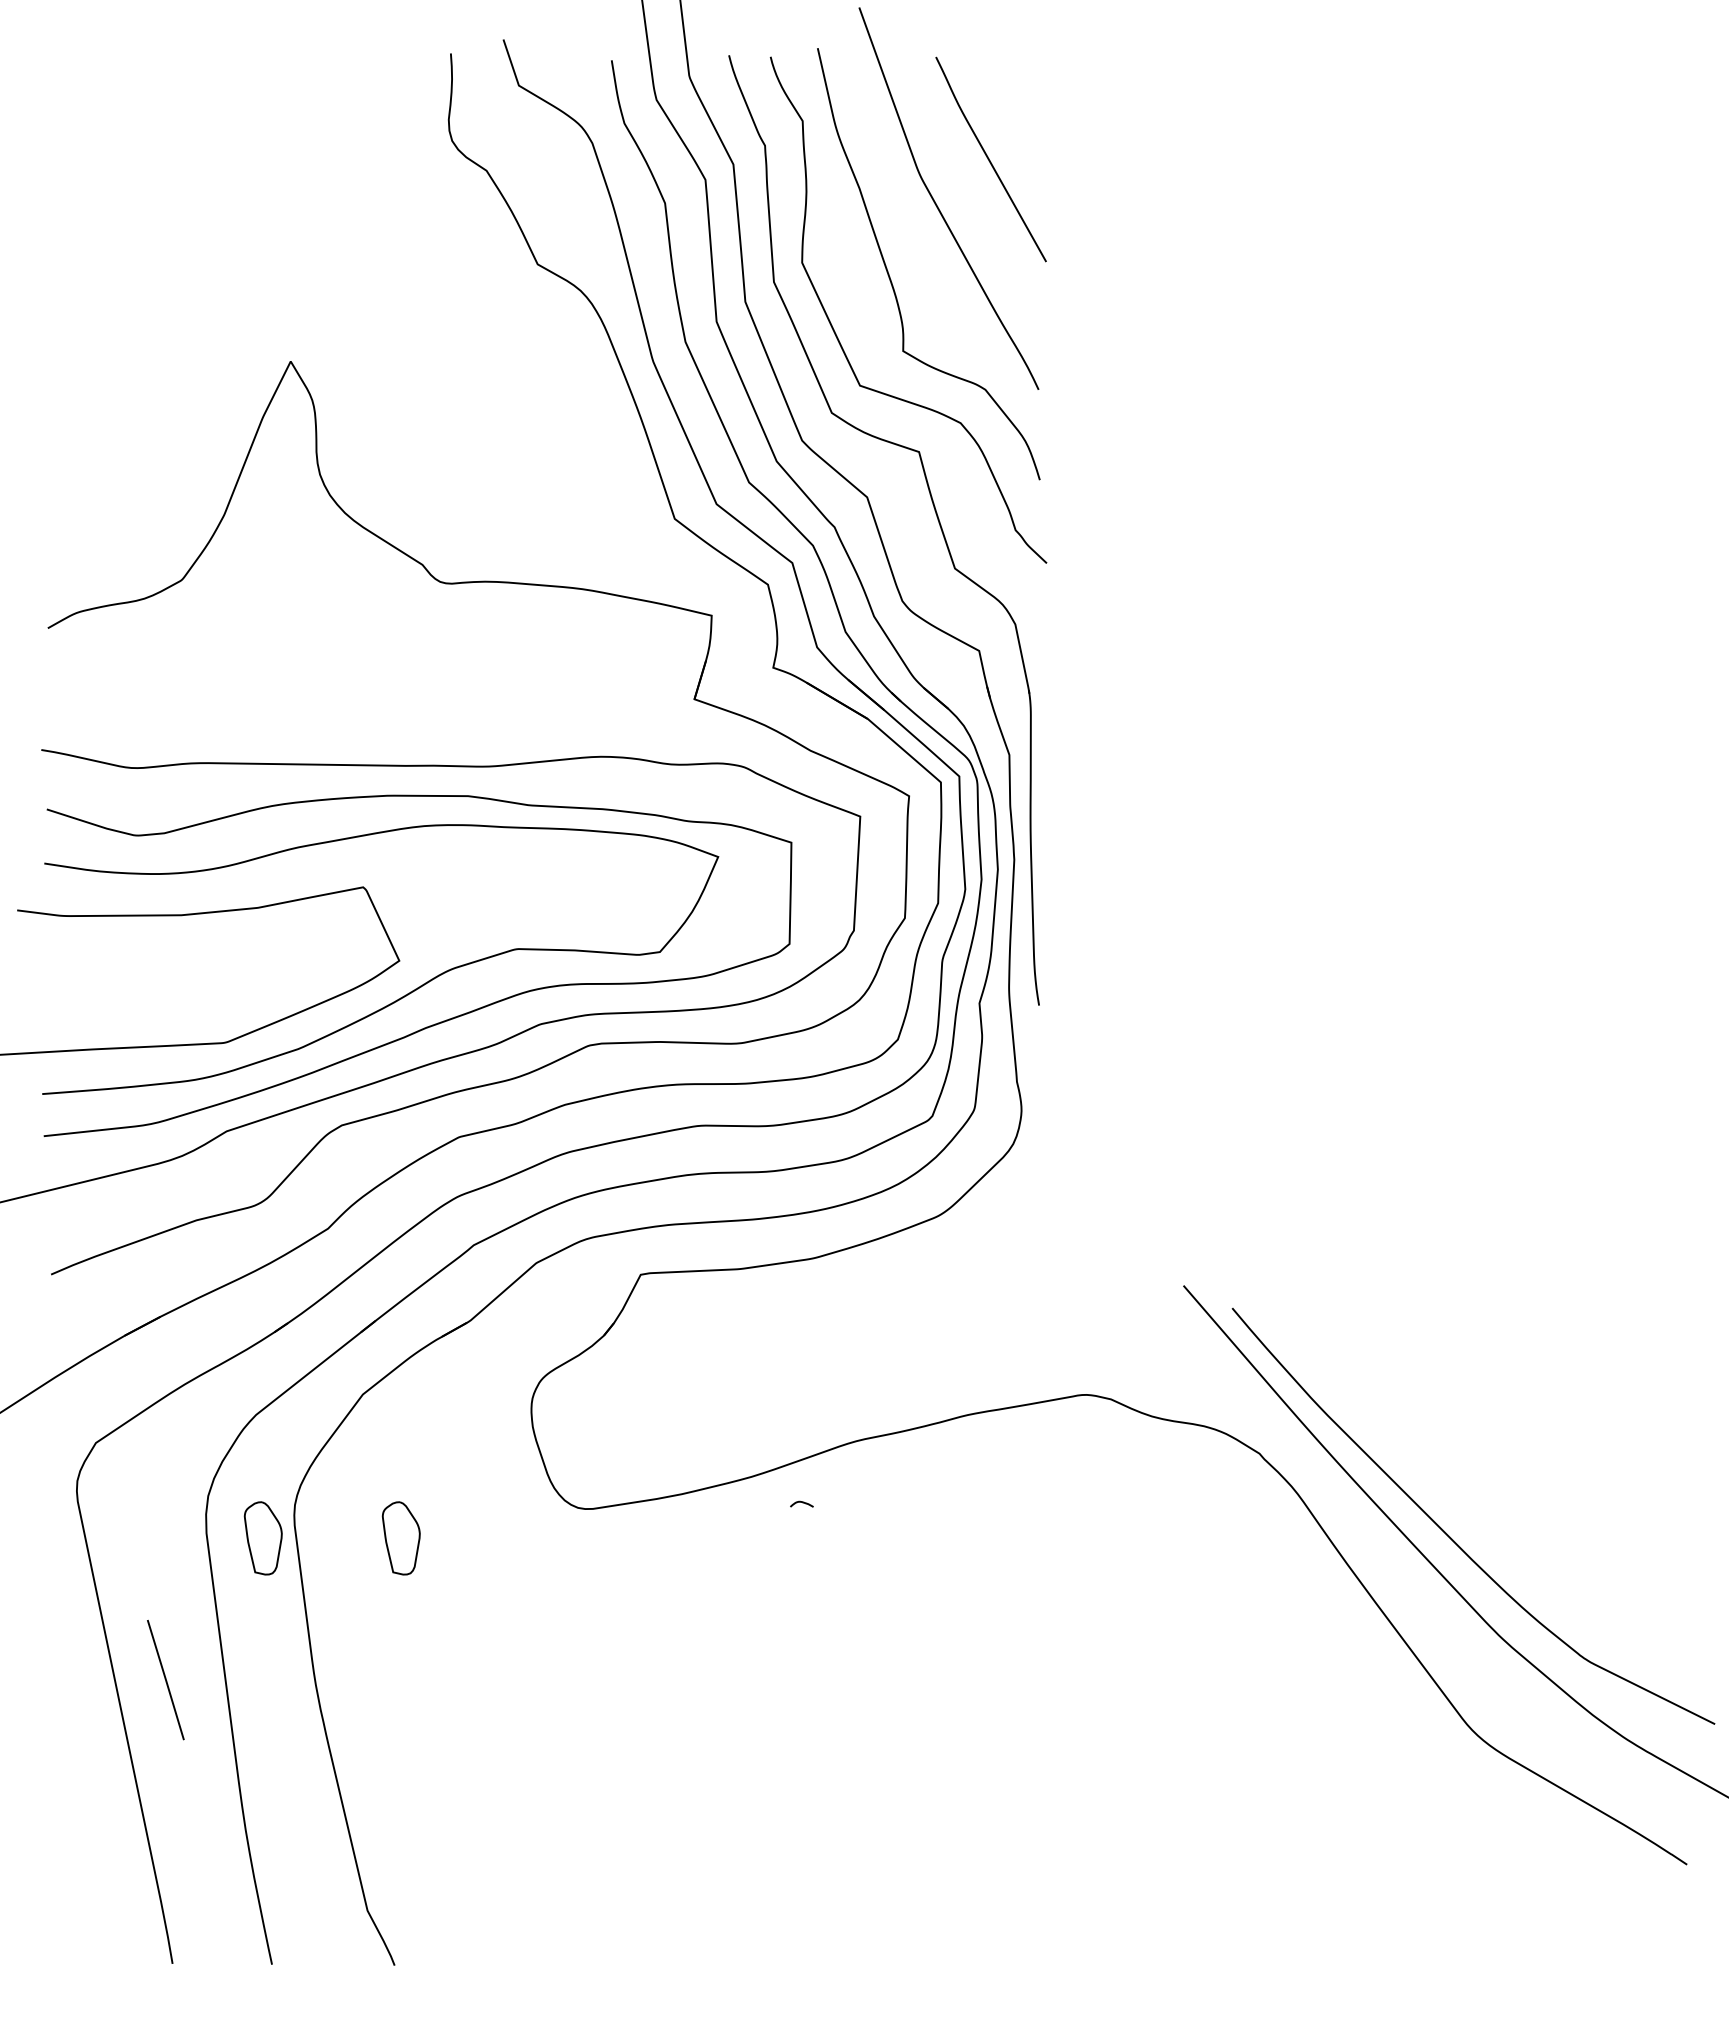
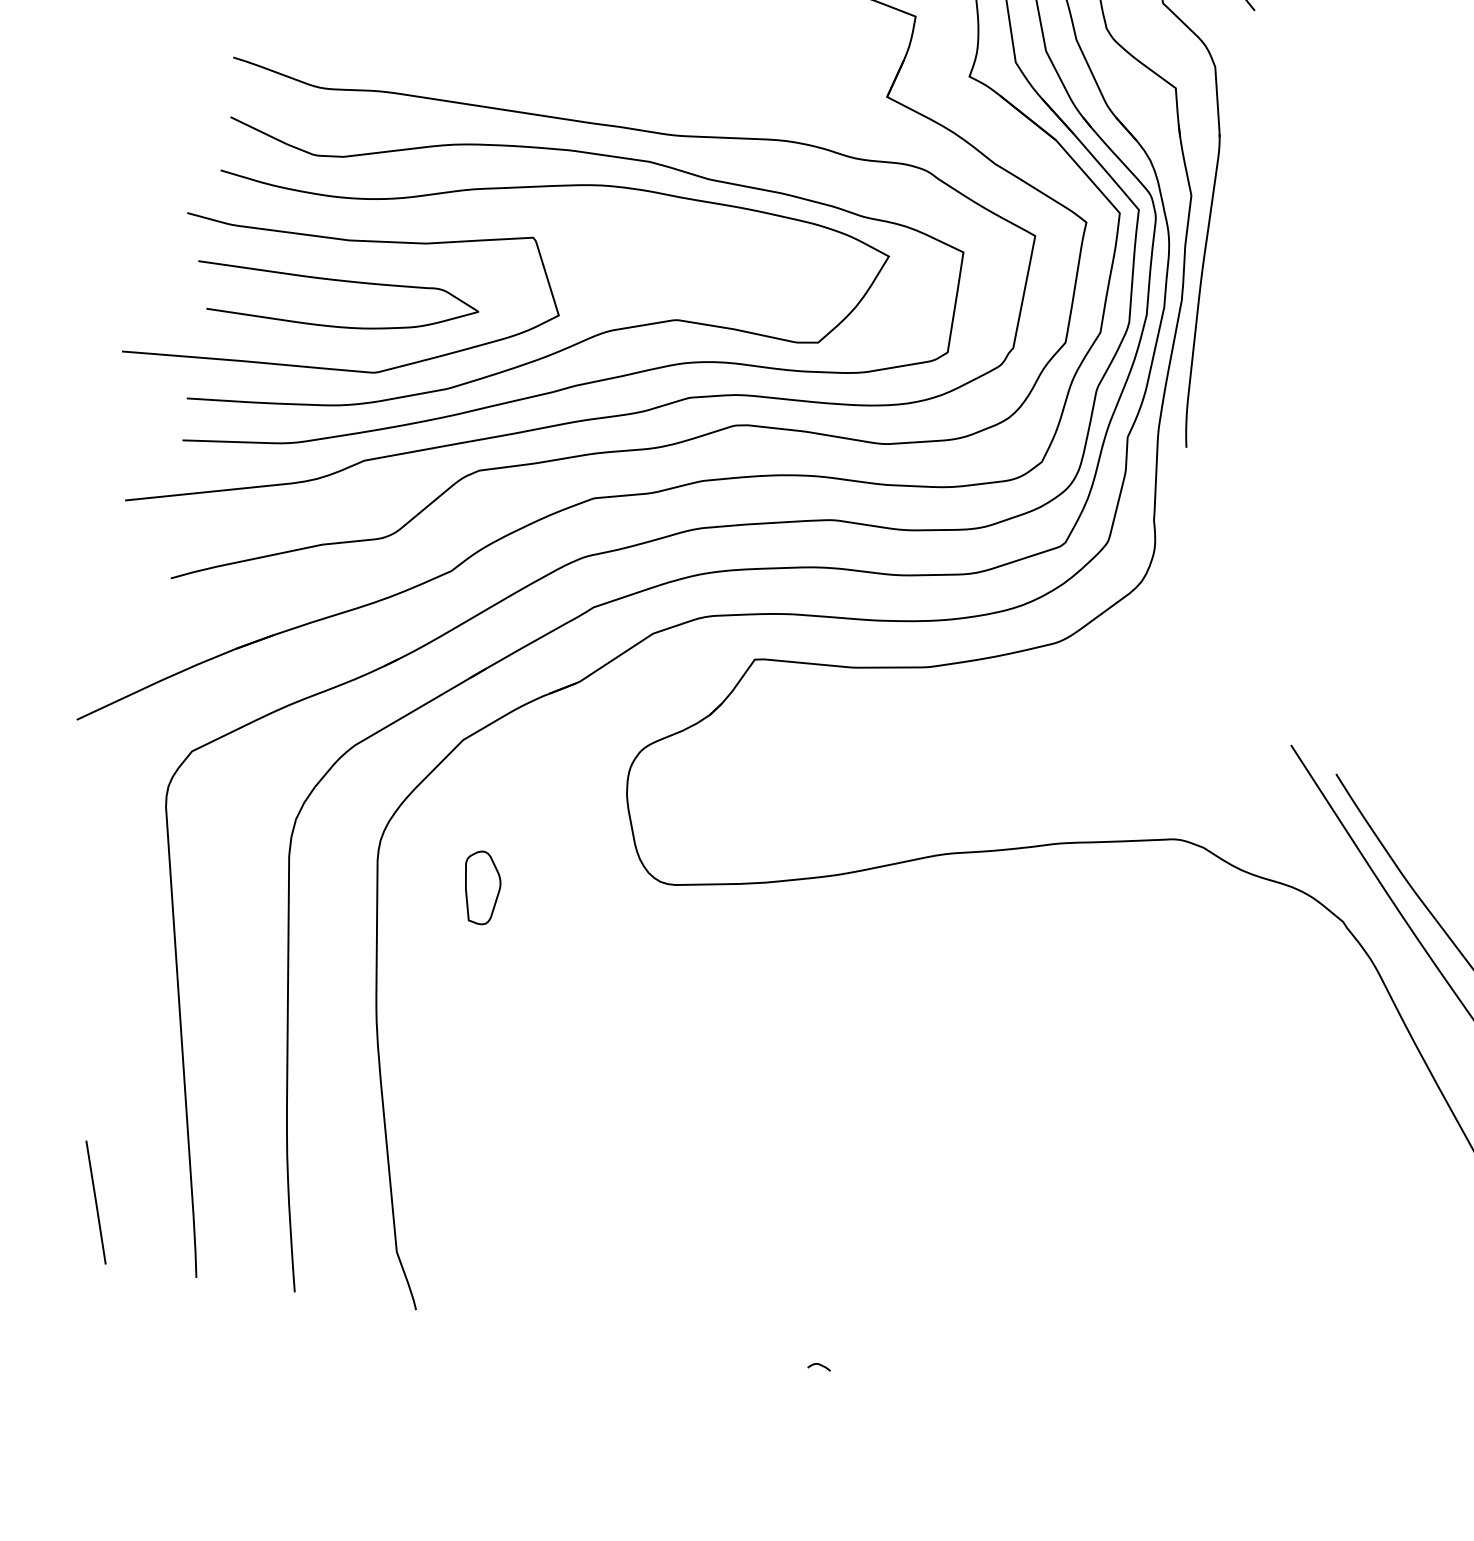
curve: (176, 957) -> (338, 281), added
curve: (801, 1502) -> (819, 1364), moved
part: (262, 1538) -> (343, 868), removed
line: (165, 1680) -> (95, 1202), moved

